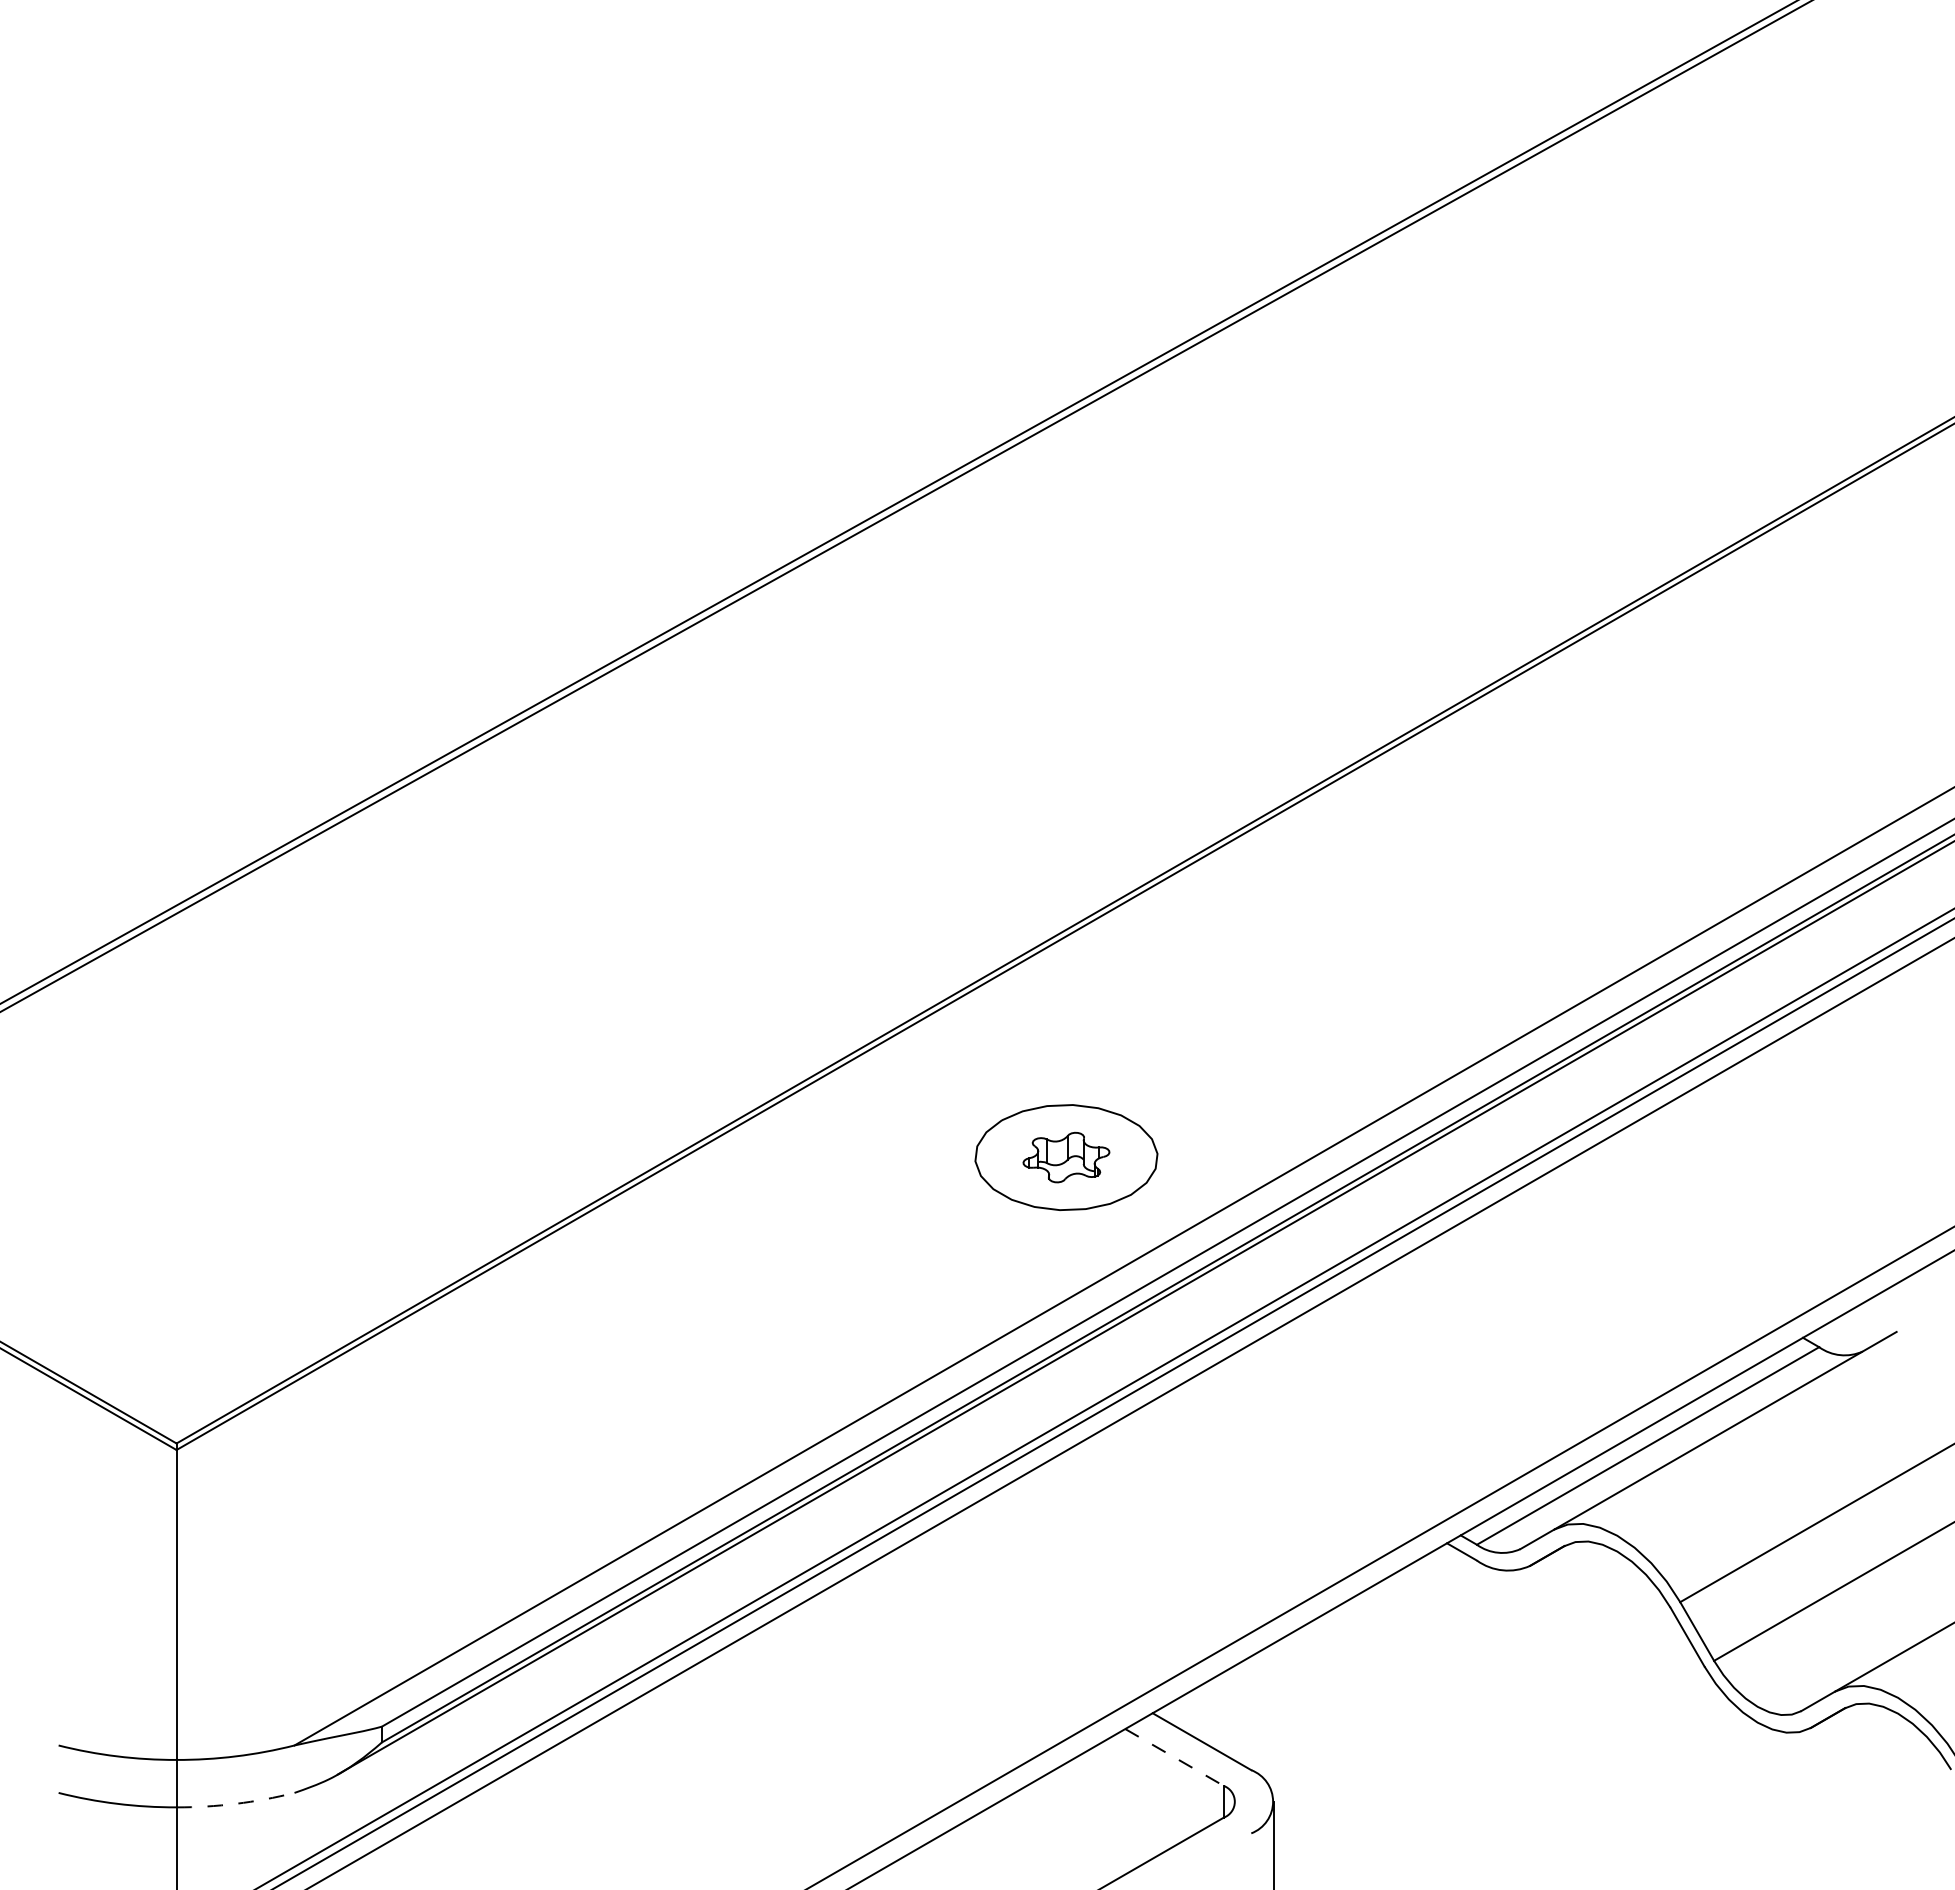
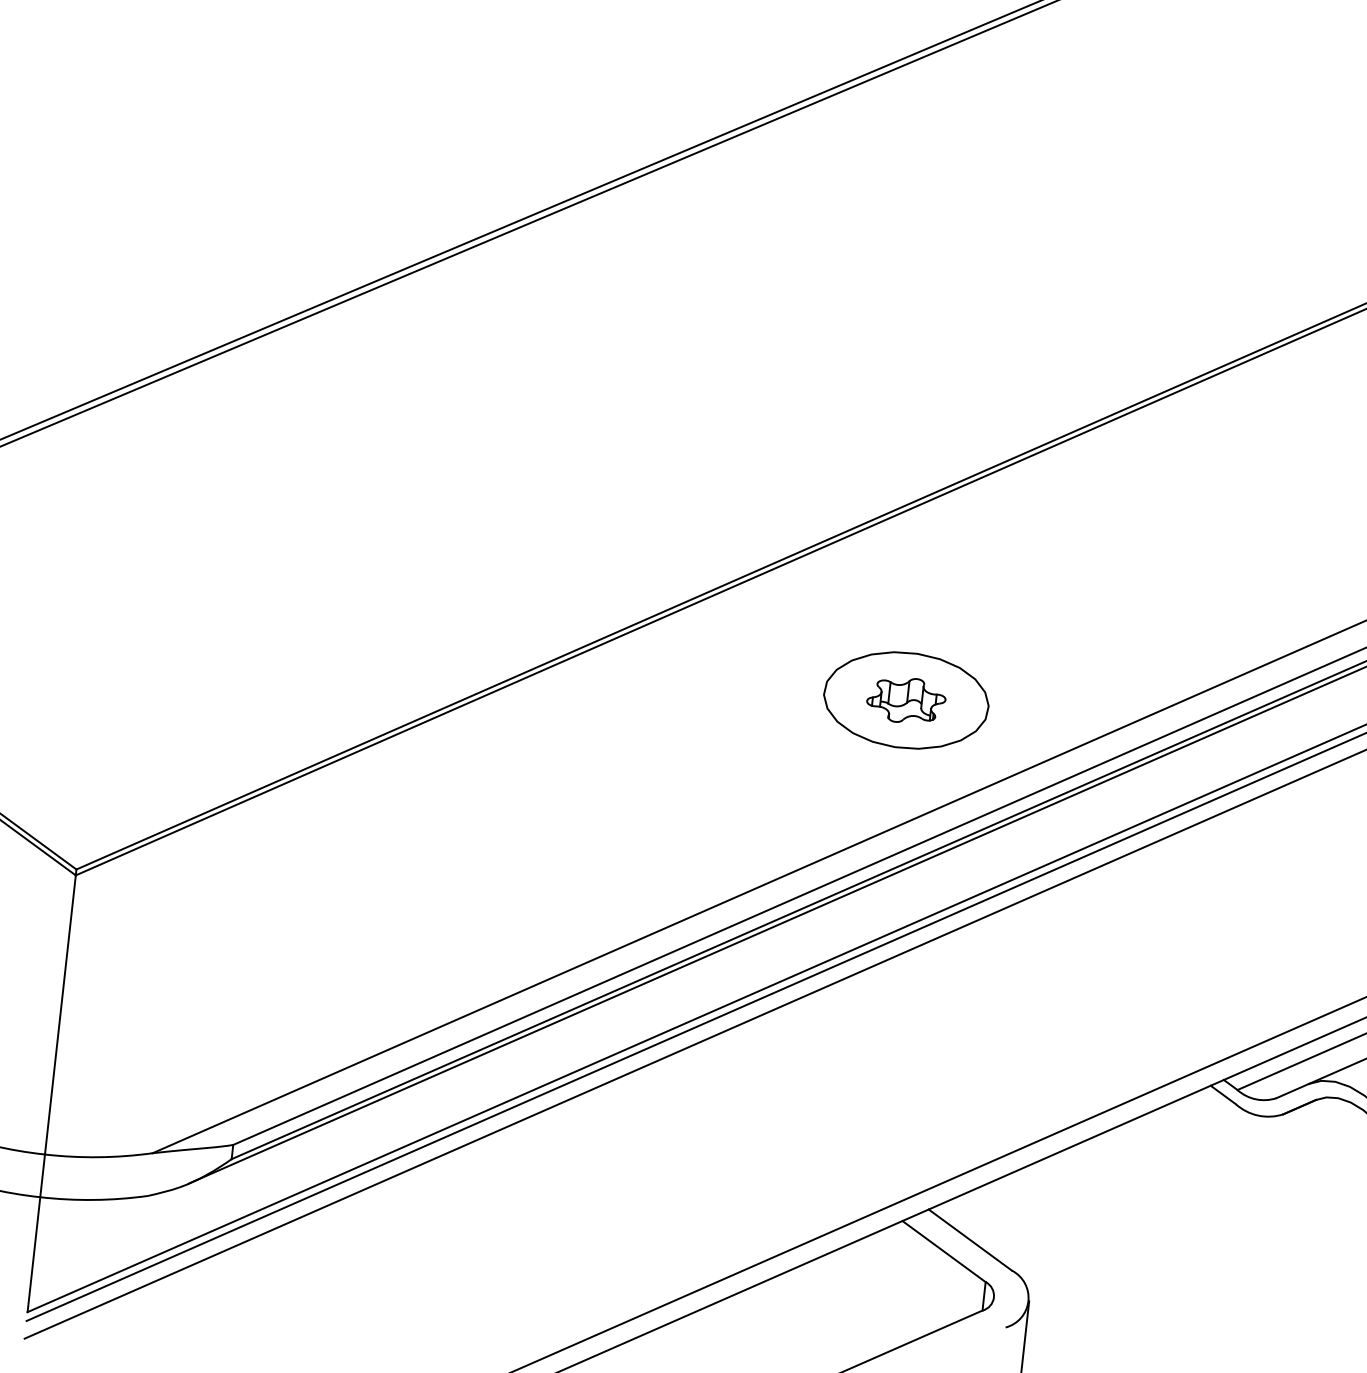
line: (1174, 1757) -> (943, 1251), dashed -> solid
arc: (236, 1803) -> (94, 1199), dashed -> solid

